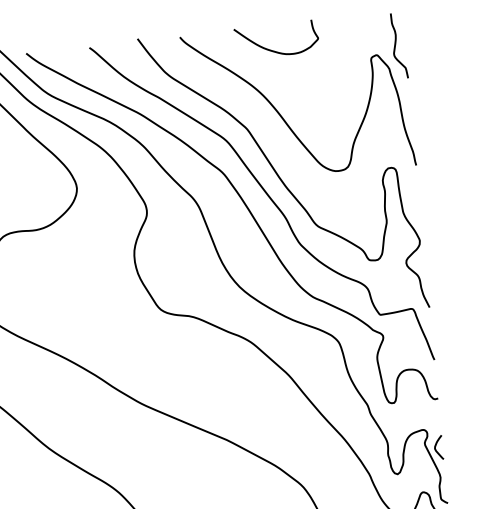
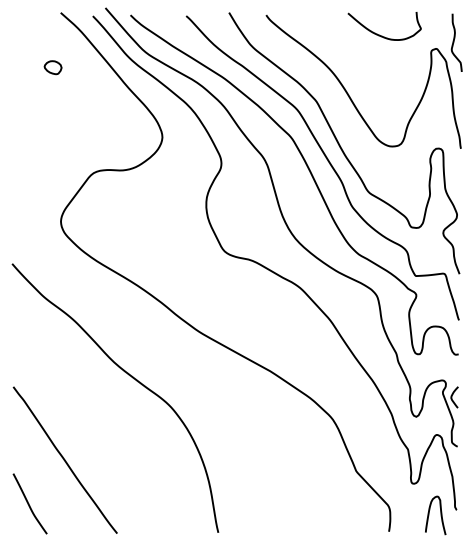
curve: (275, 50) -> (382, 35), moved

